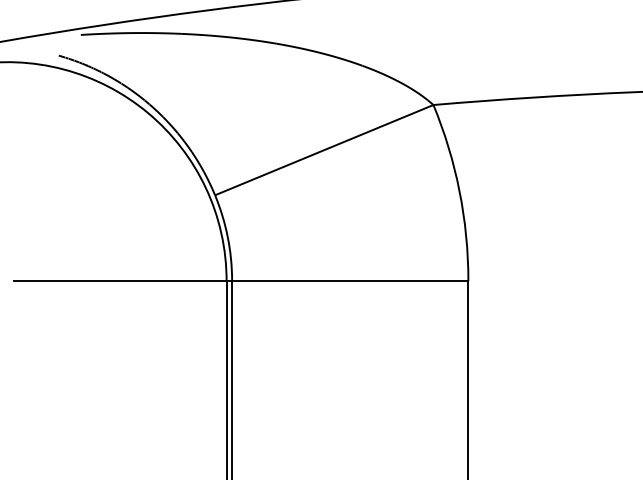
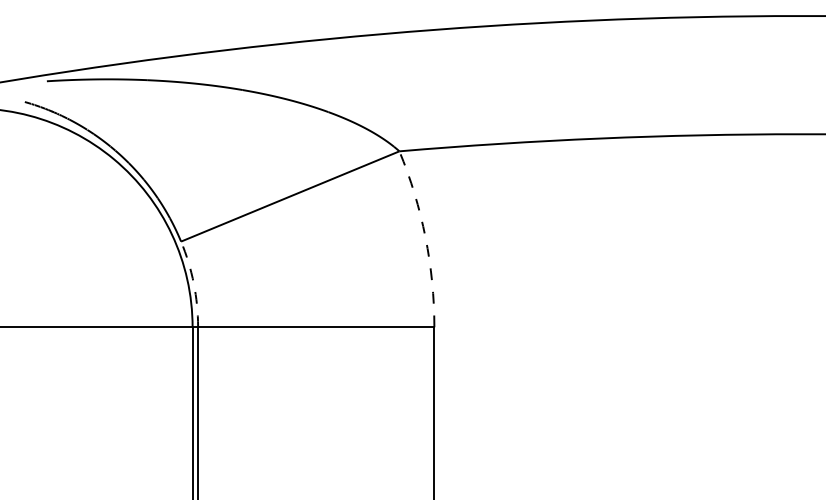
arc: (459, 191) -> (425, 237), solid -> dashed
arc: (227, 237) -> (193, 283), solid -> dashed

